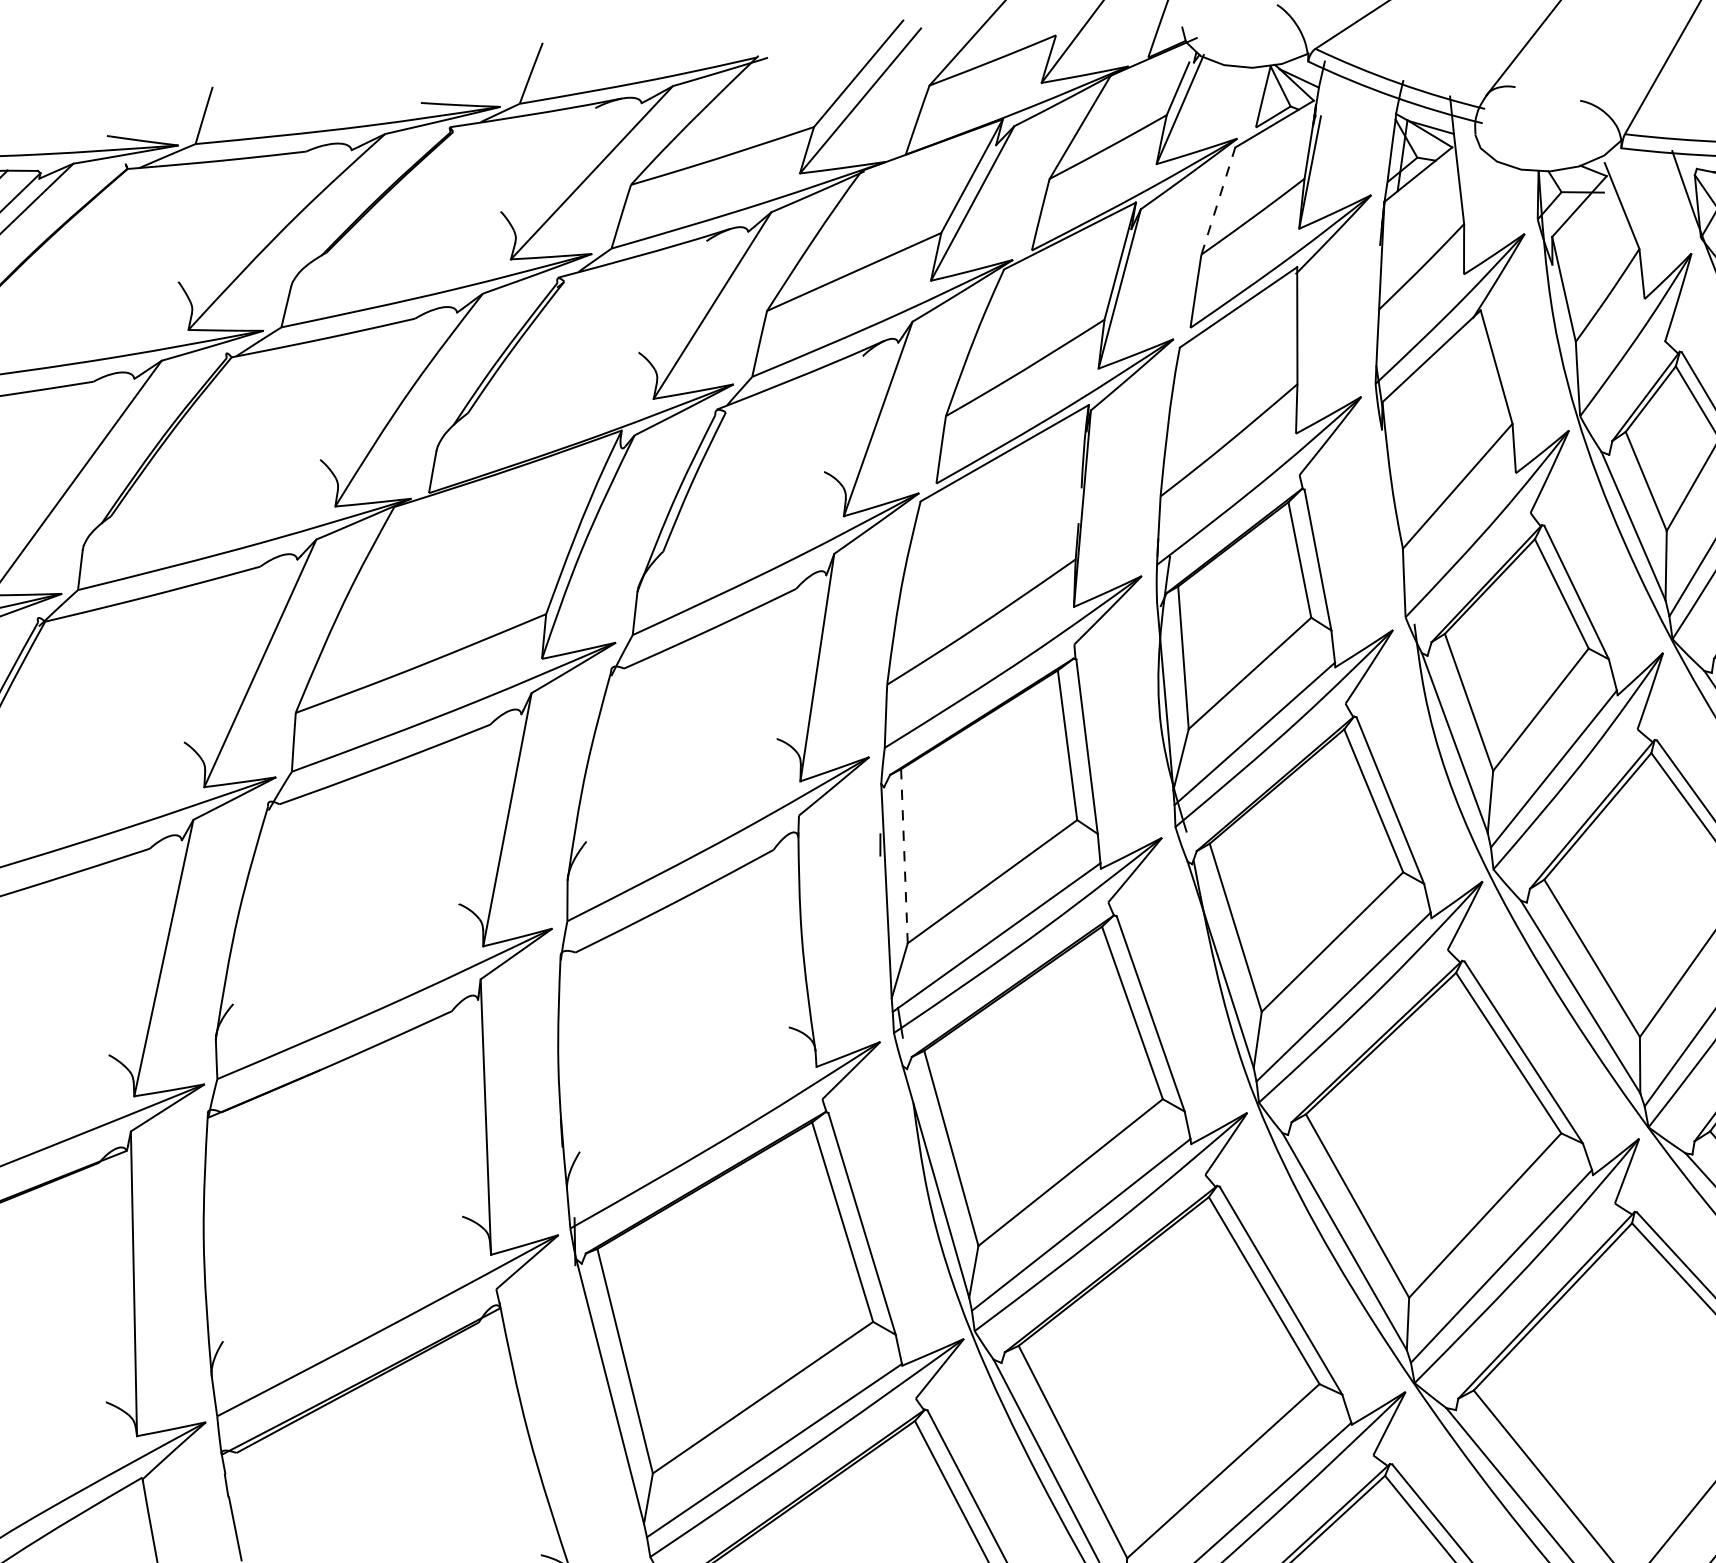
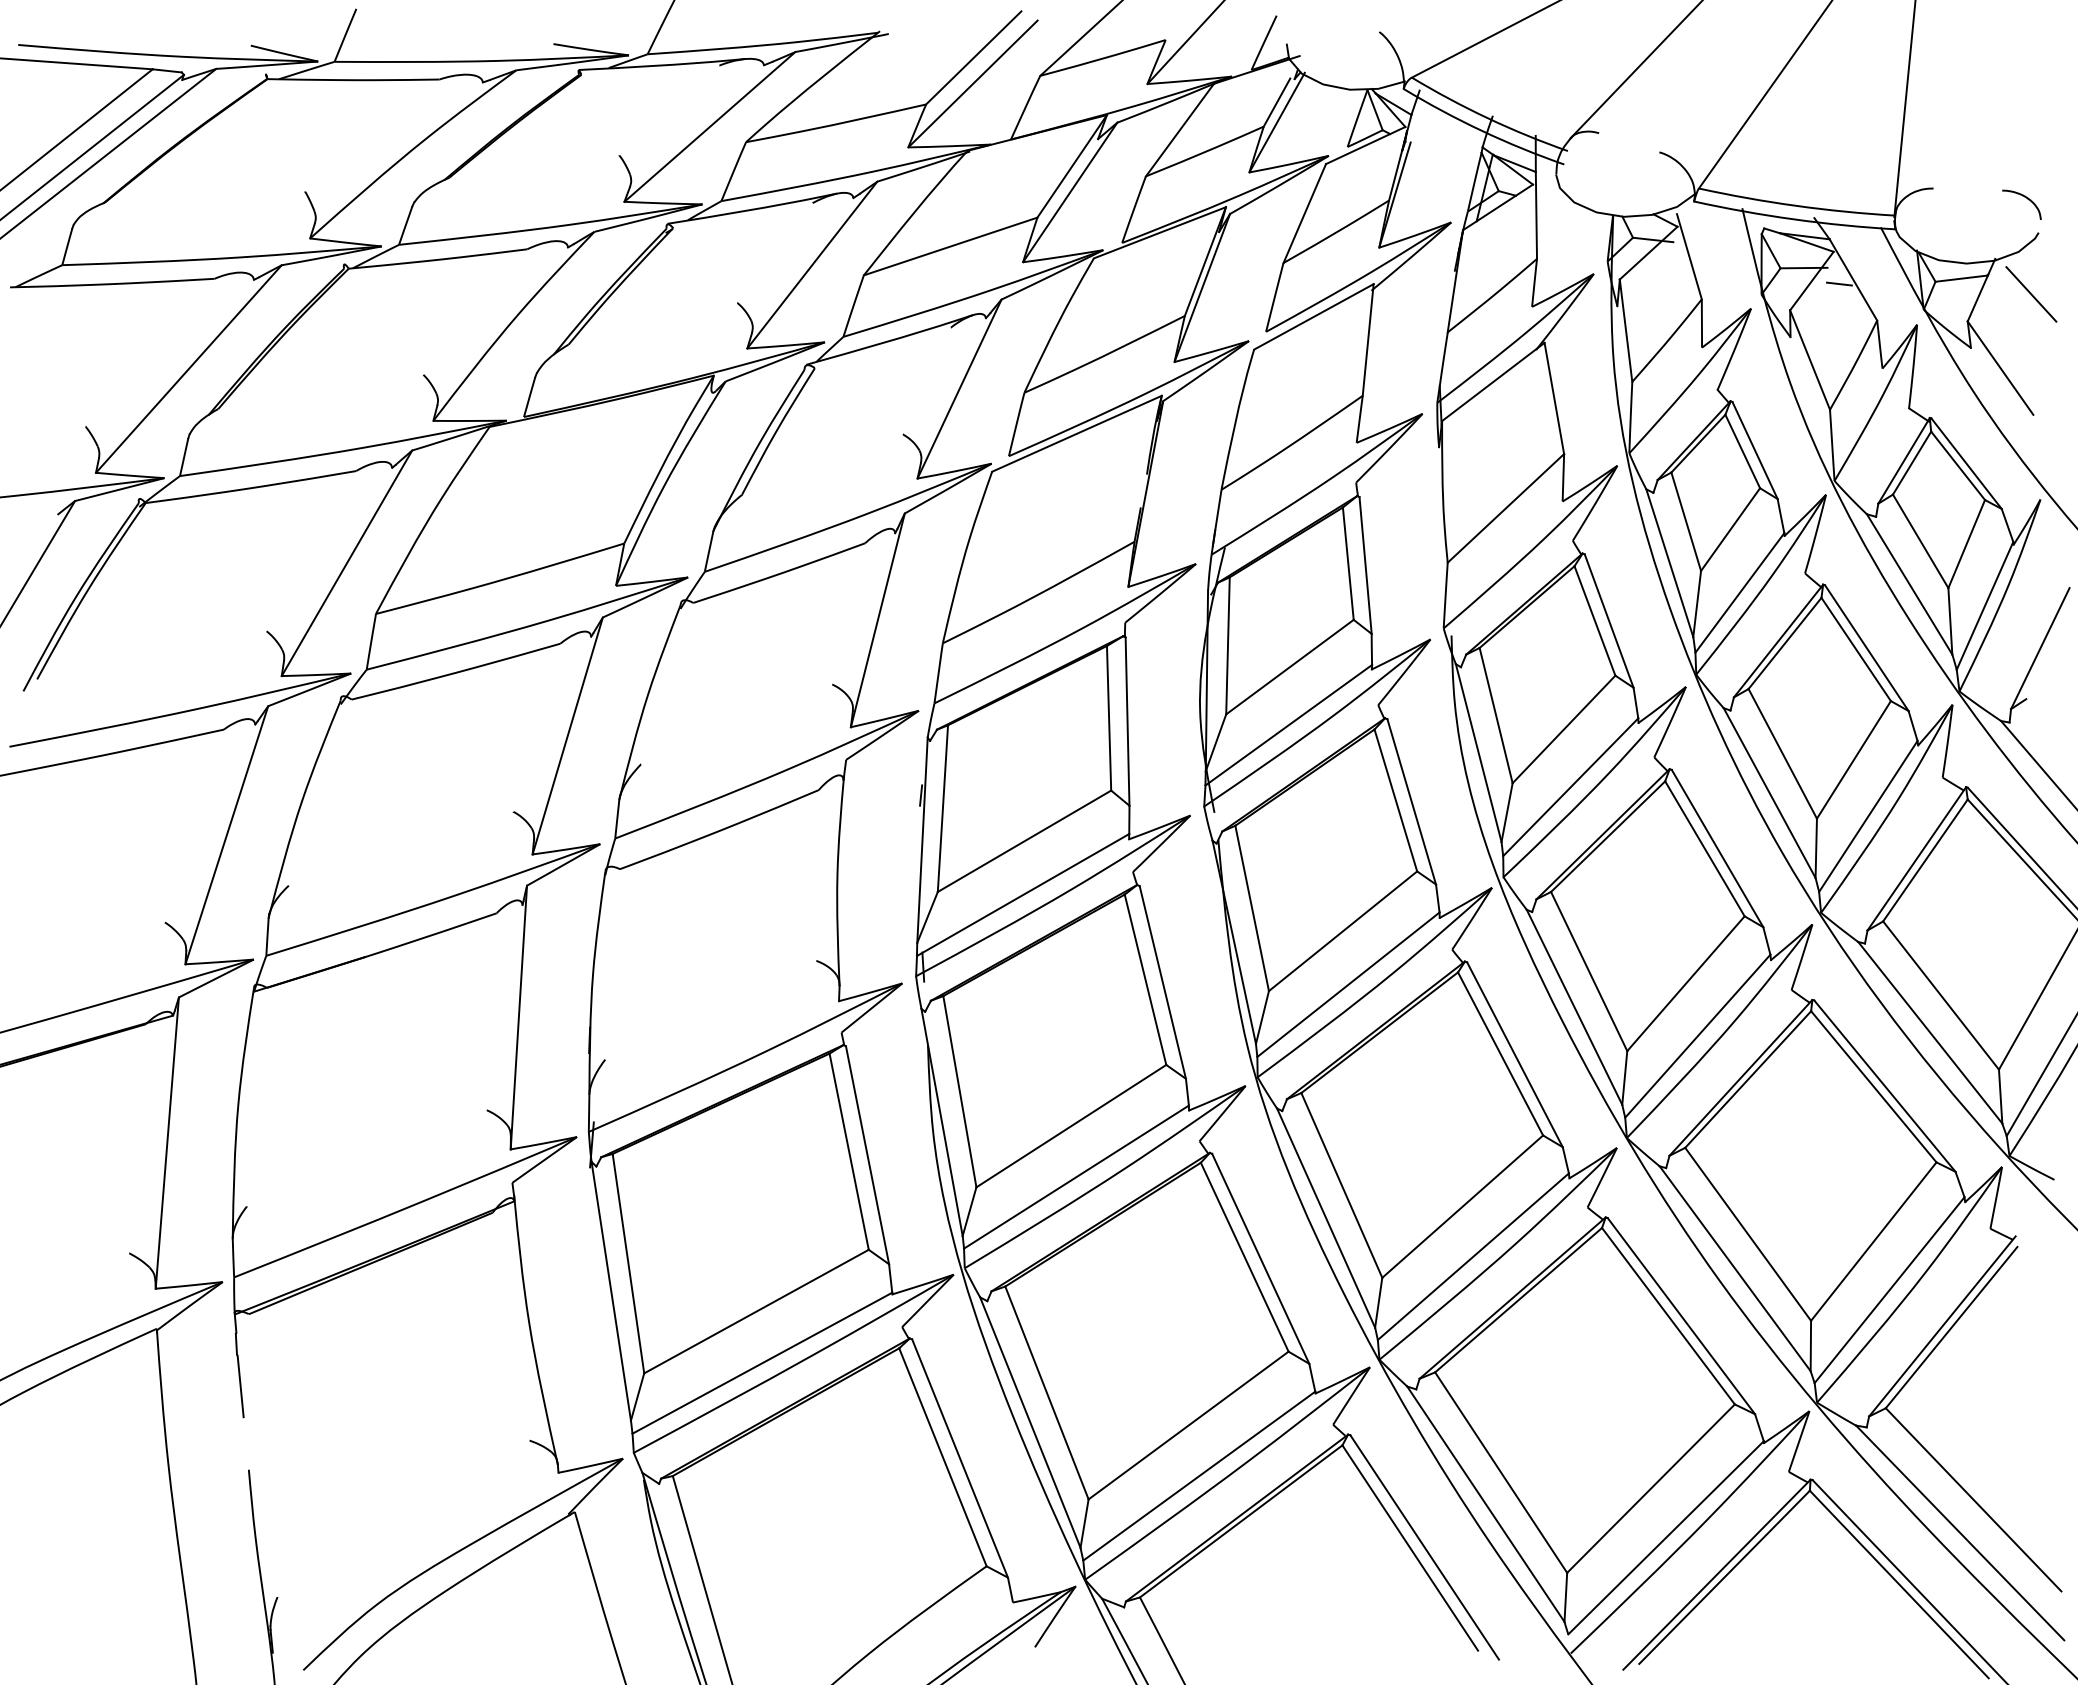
line: (1218, 201) -> (1304, 213), dashed -> solid
line: (903, 856) -> (942, 808), dashed -> solid

